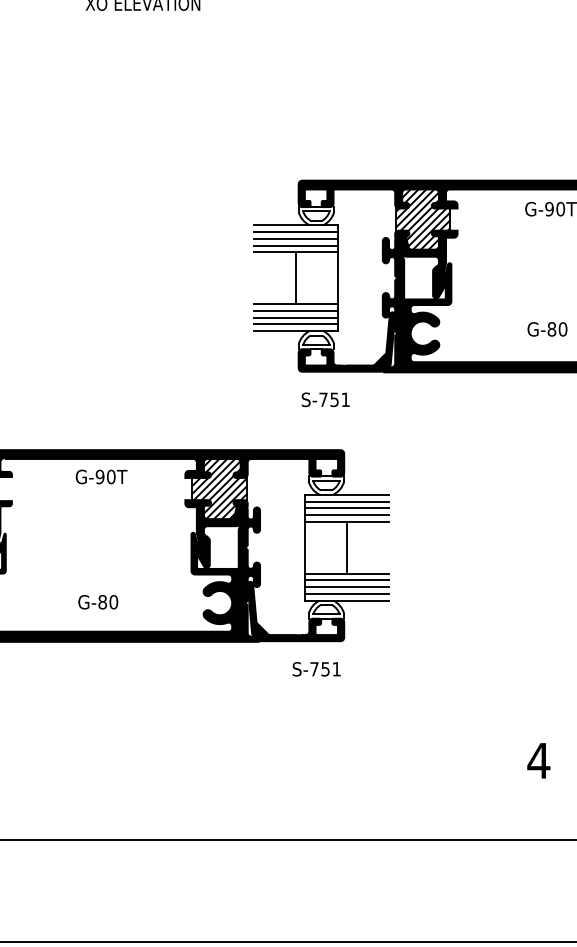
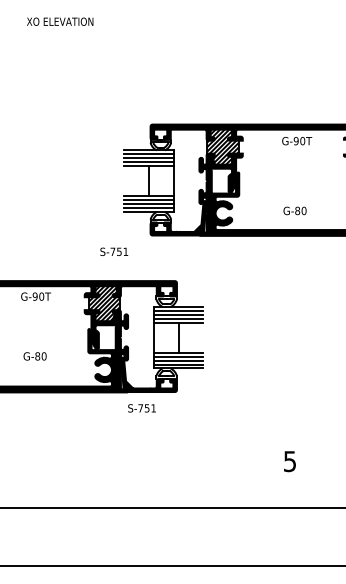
text: (326, 399) -> (114, 251), moved
text: (97, 602) -> (34, 356), moved
text: (315, 669) -> (141, 408), moved
text: (537, 760) -> (289, 461), 4 -> 5

